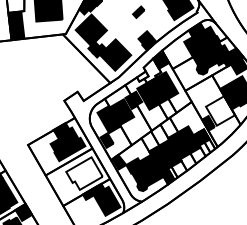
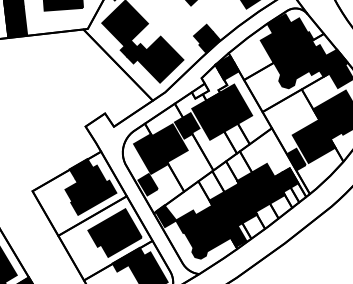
fill: (220, 110) -> (313, 140), added
fill: (84, 173) -> (115, 232), added

